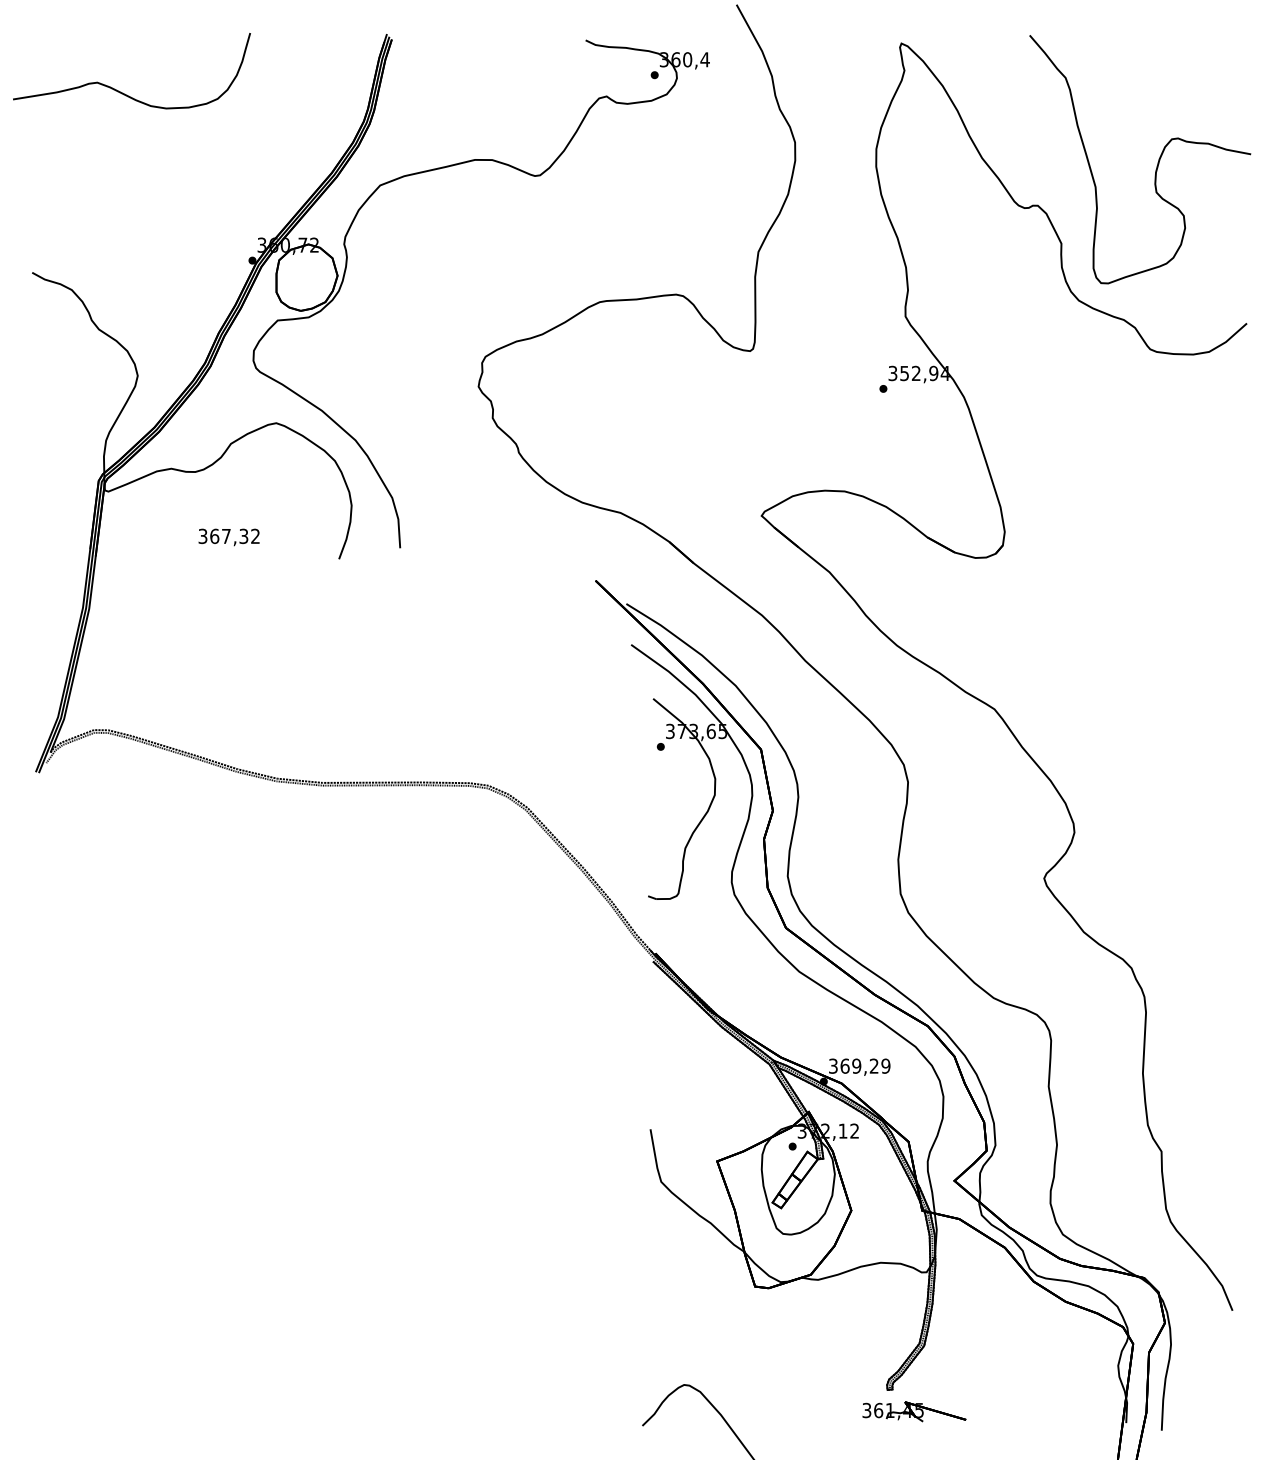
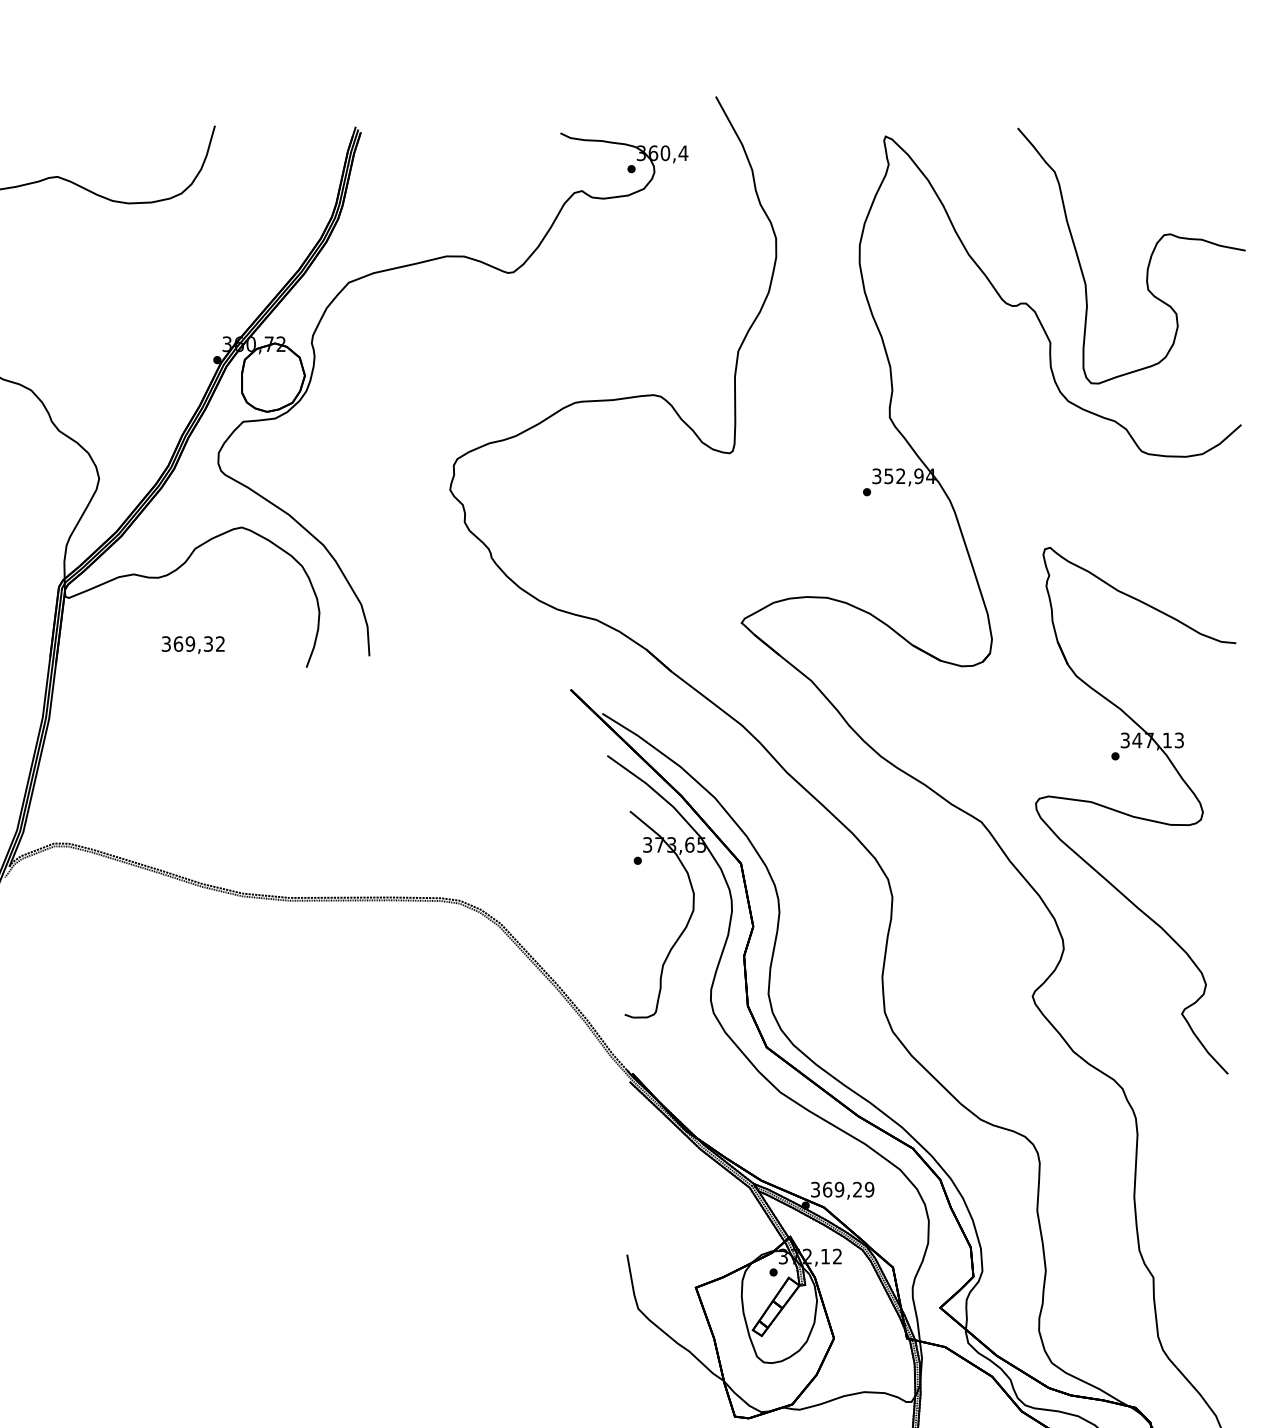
text: (225, 536) -> (189, 644), 367,32 -> 369,32
part: (1143, 698) -> (1134, 811), added

